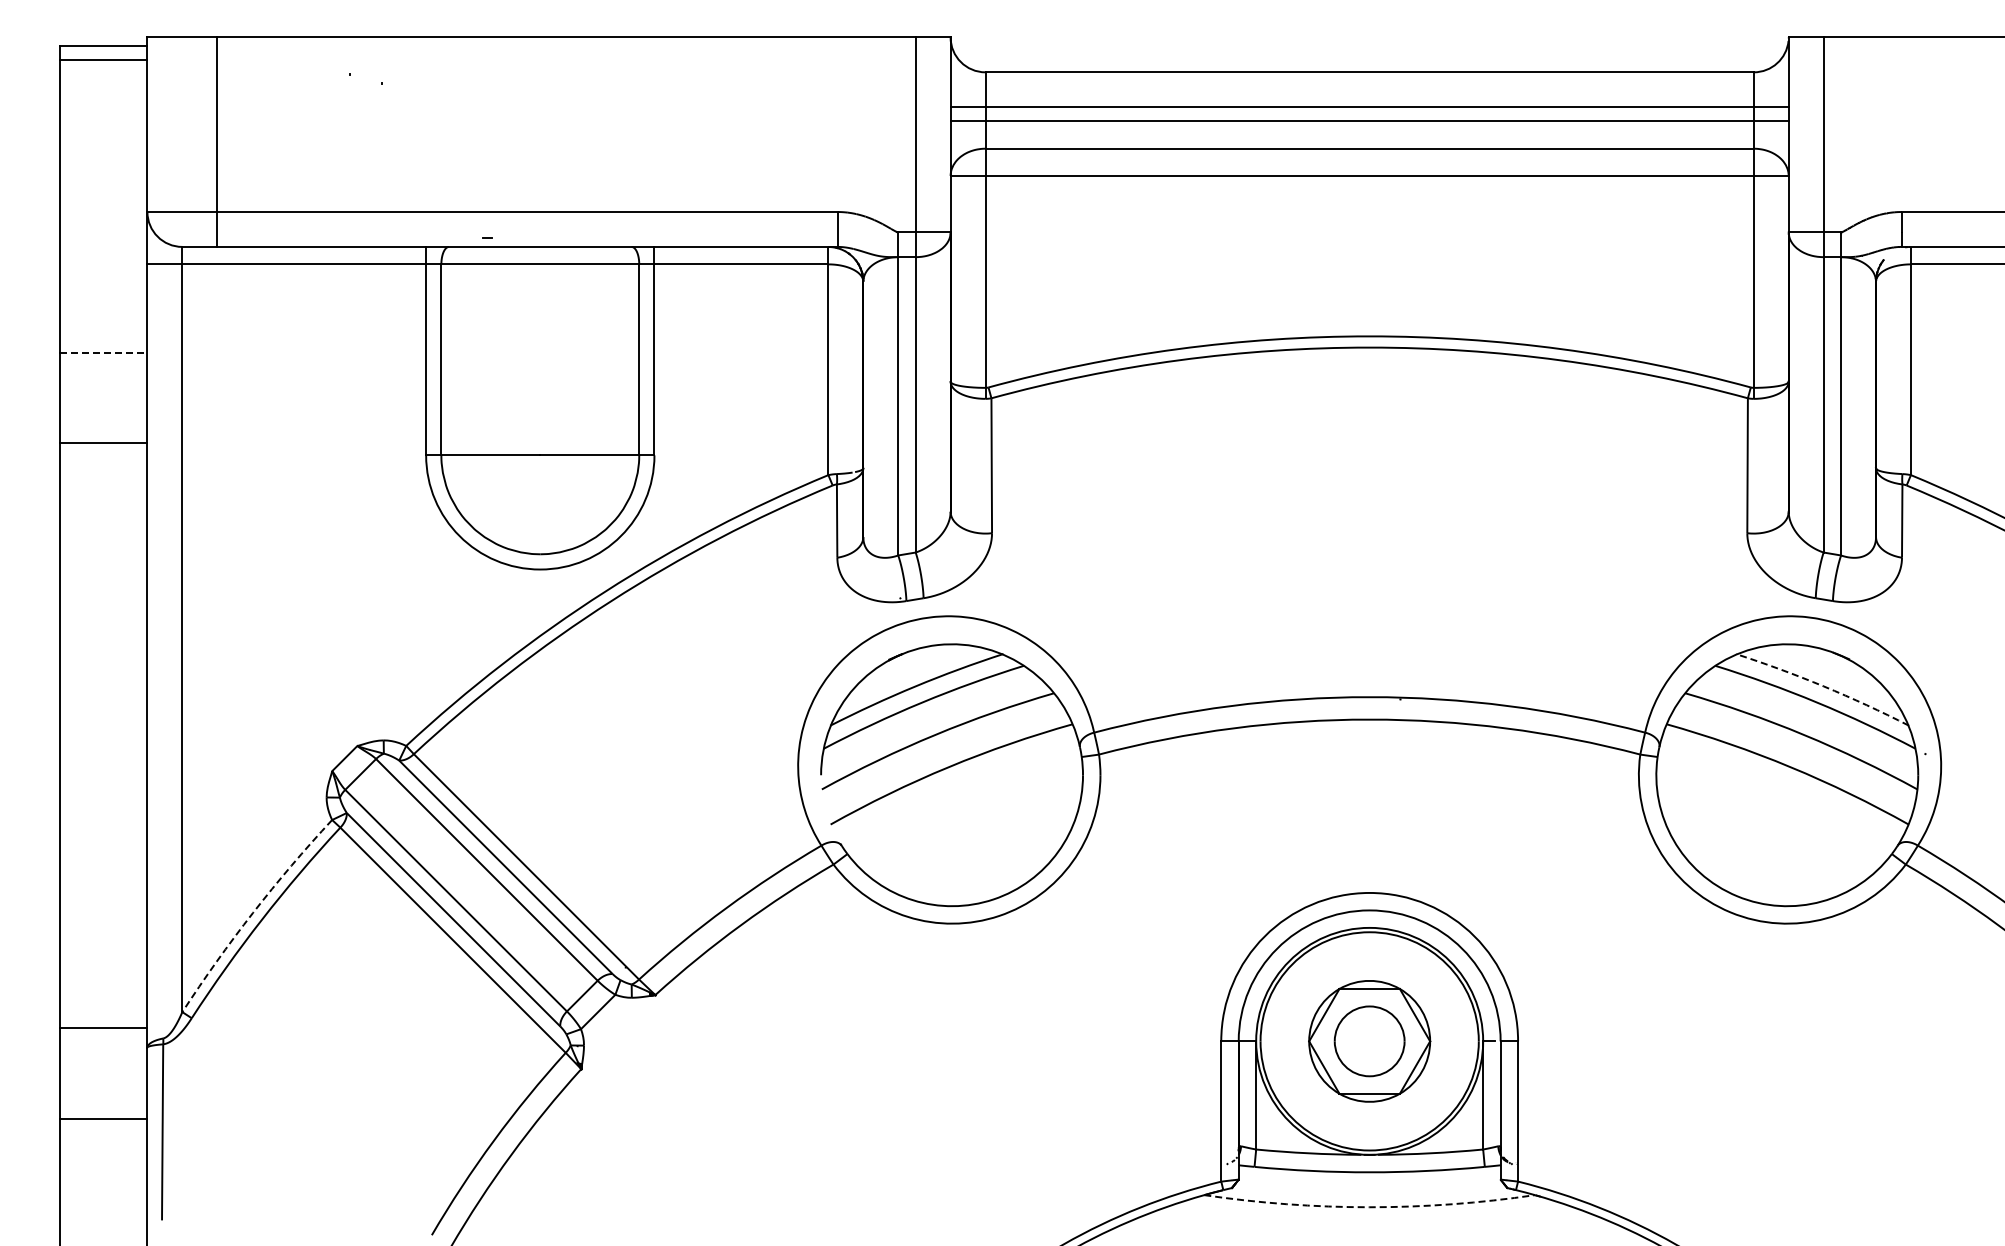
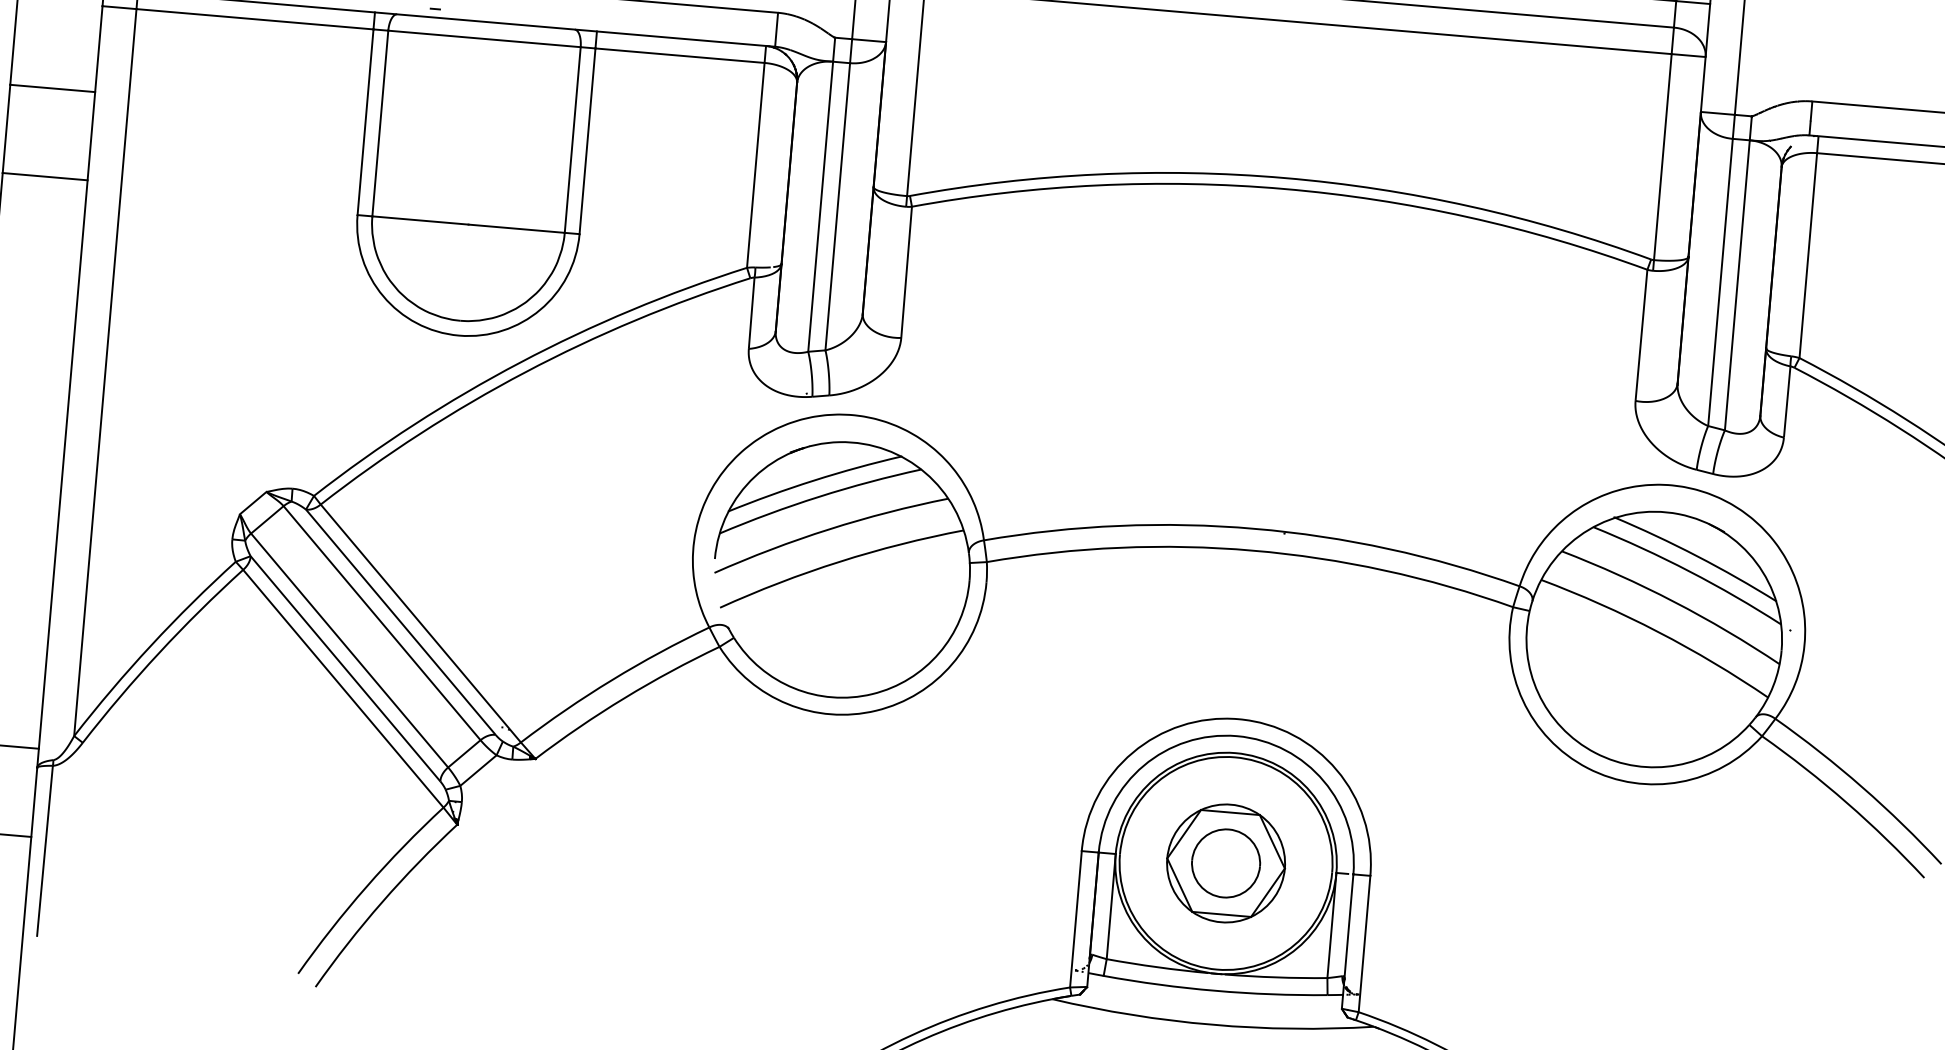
line: (103, 352) -> (52, 88), dashed -> solid
arc: (1823, 686) -> (1696, 556), dashed -> solid
arc: (253, 912) -> (151, 645), dashed -> solid
arc: (1369, 1207) -> (1212, 1024), dashed -> solid

